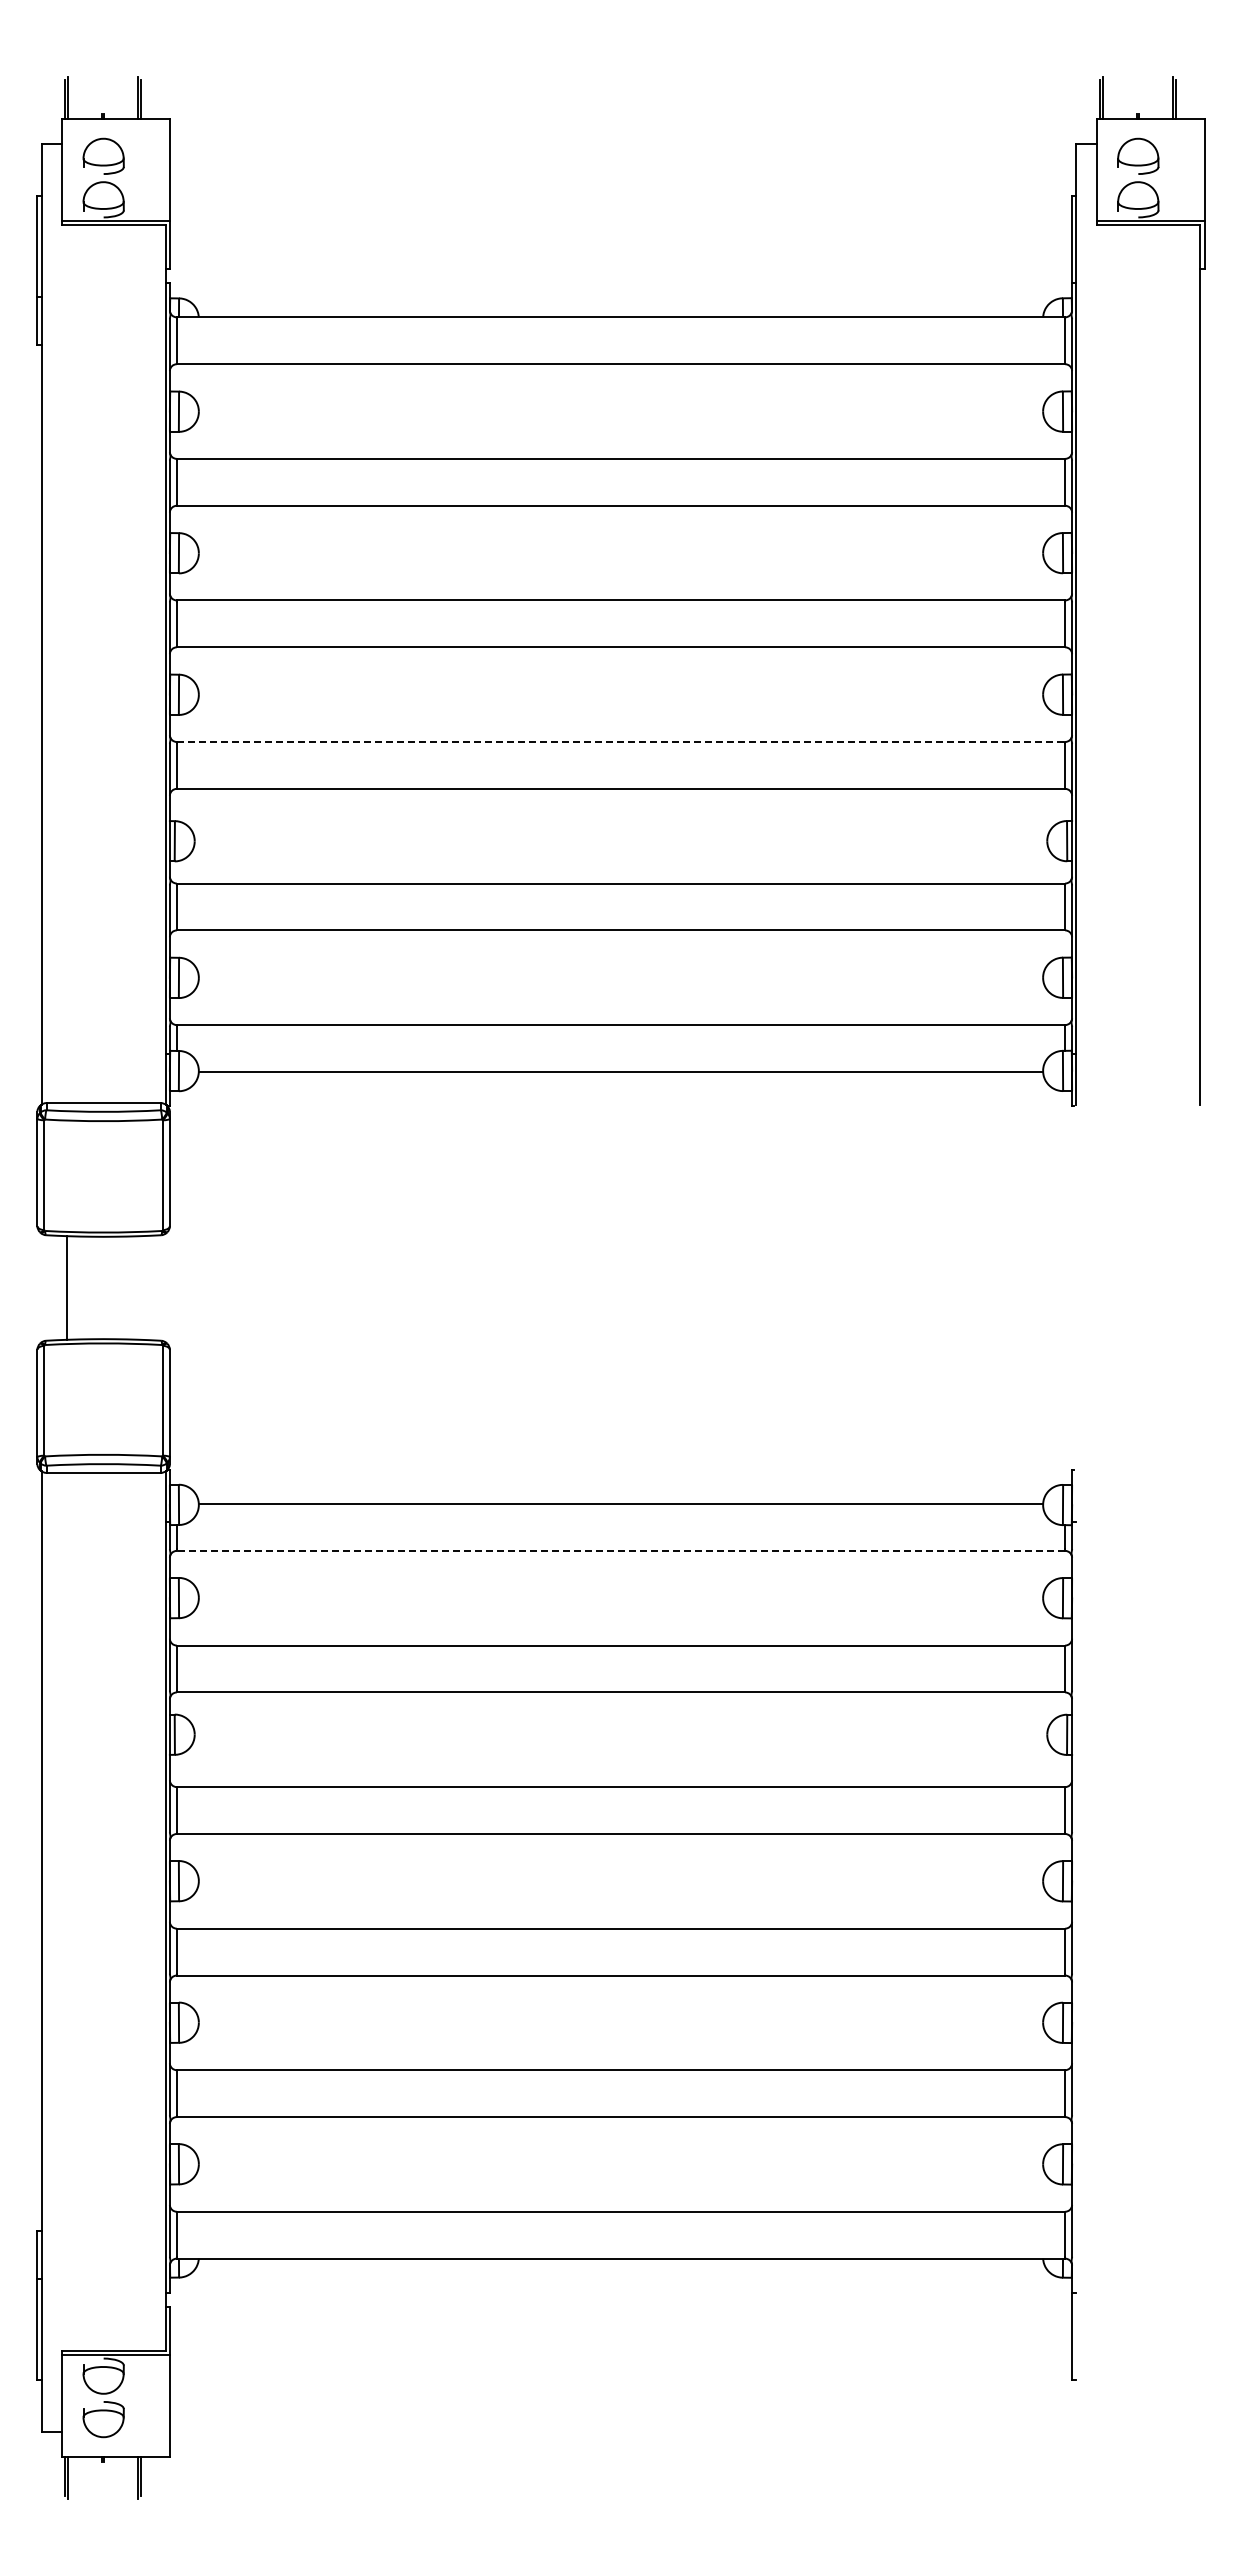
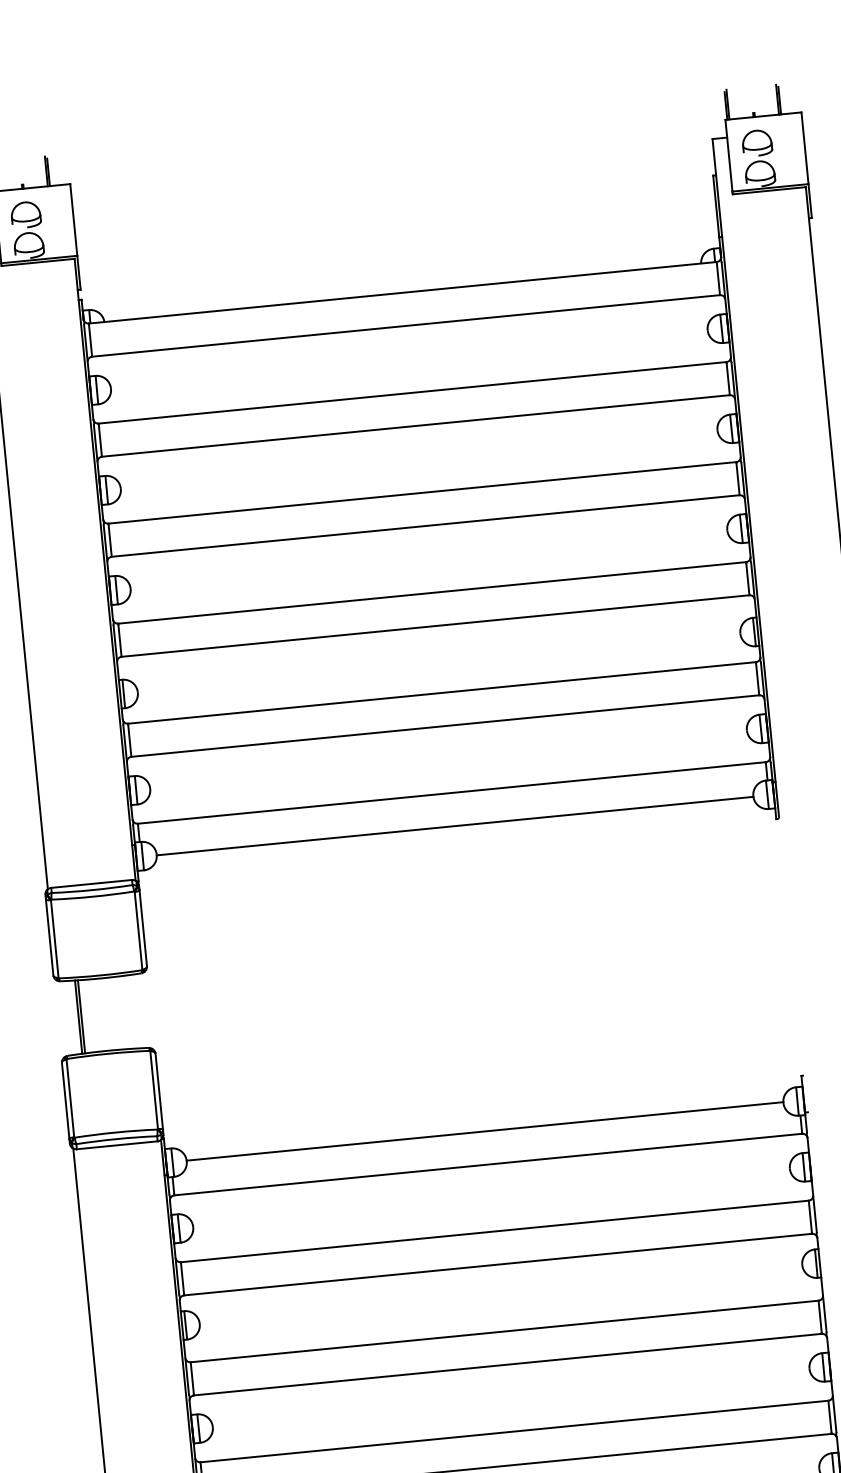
line: (621, 741) -> (432, 592), dashed -> solid
line: (71, 1287) -> (81, 1016), added
line: (620, 1550) -> (487, 1164), dashed -> solid

